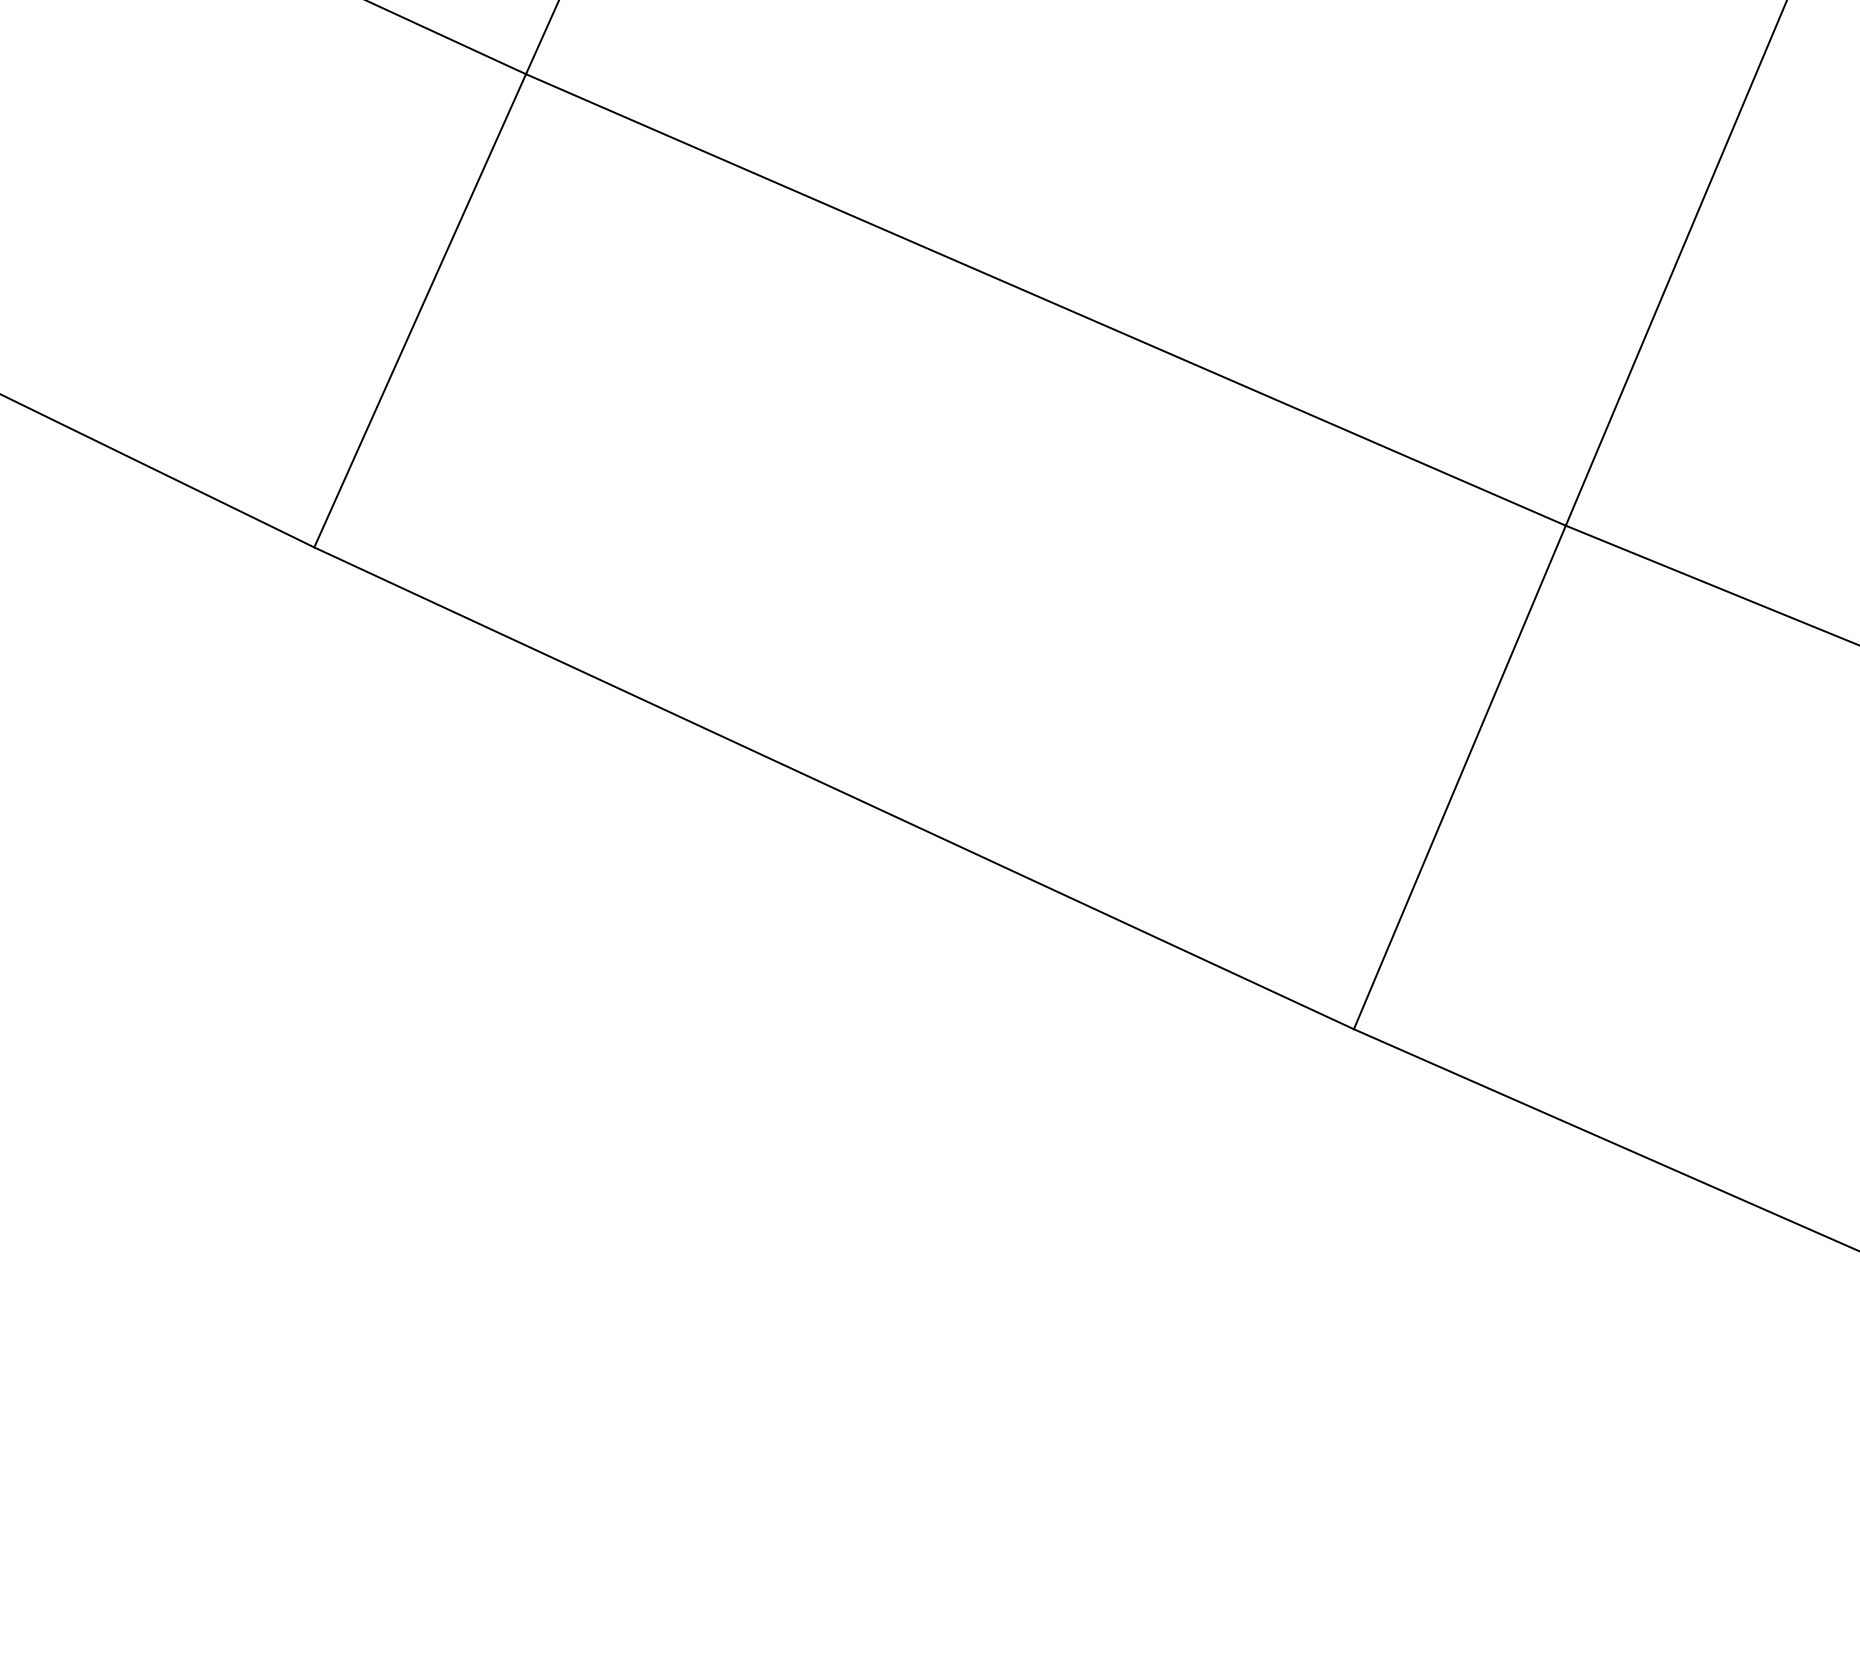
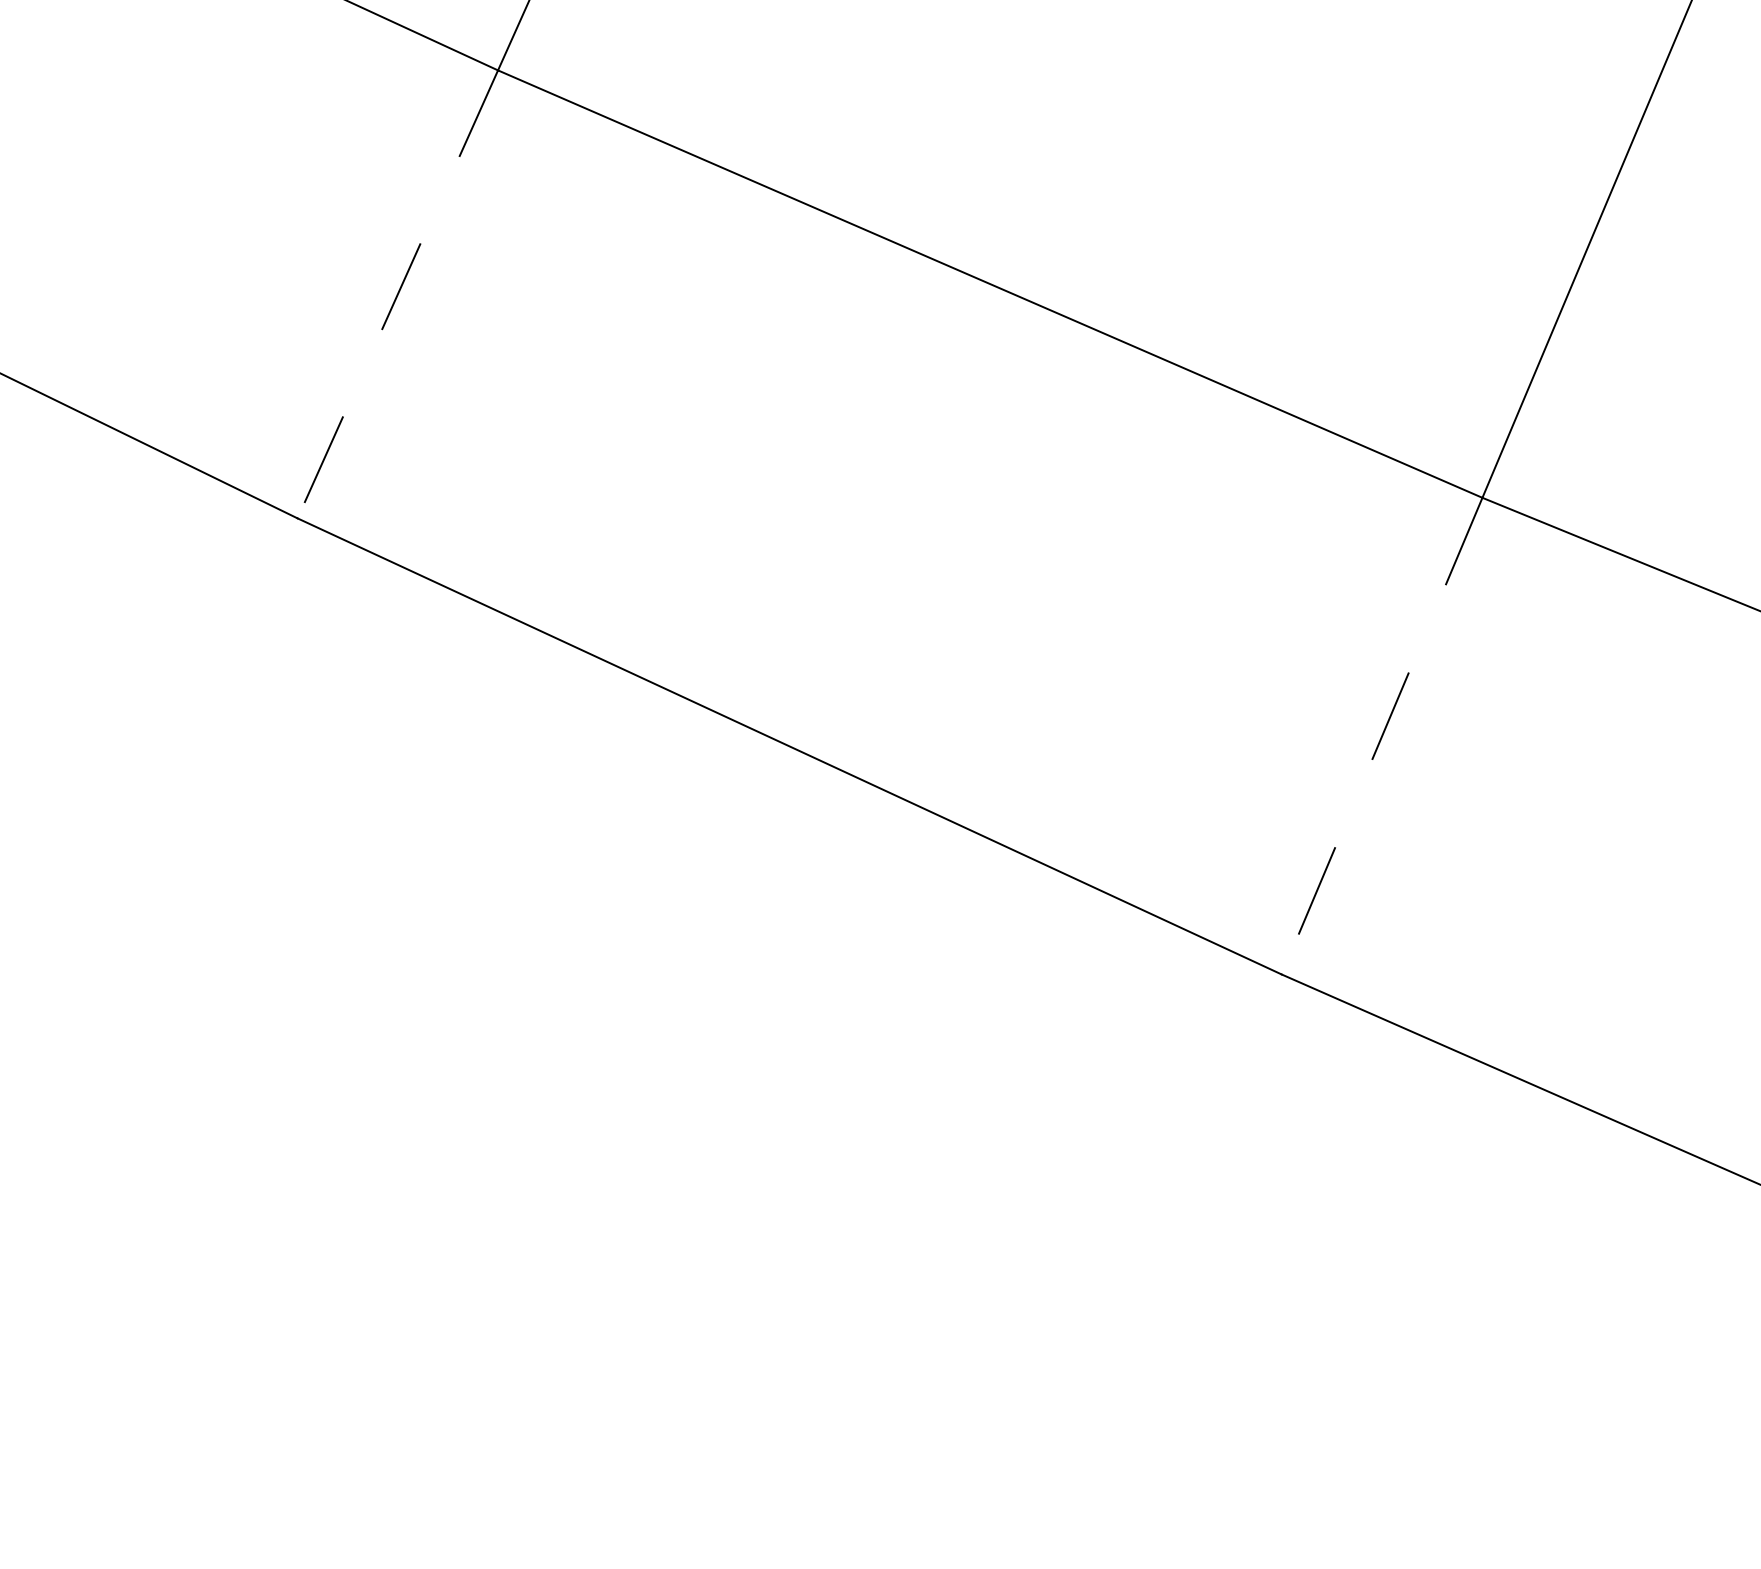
line: (419, 310) -> (397, 294), solid -> dashed
line: (1460, 777) -> (1382, 736), solid -> dashed

